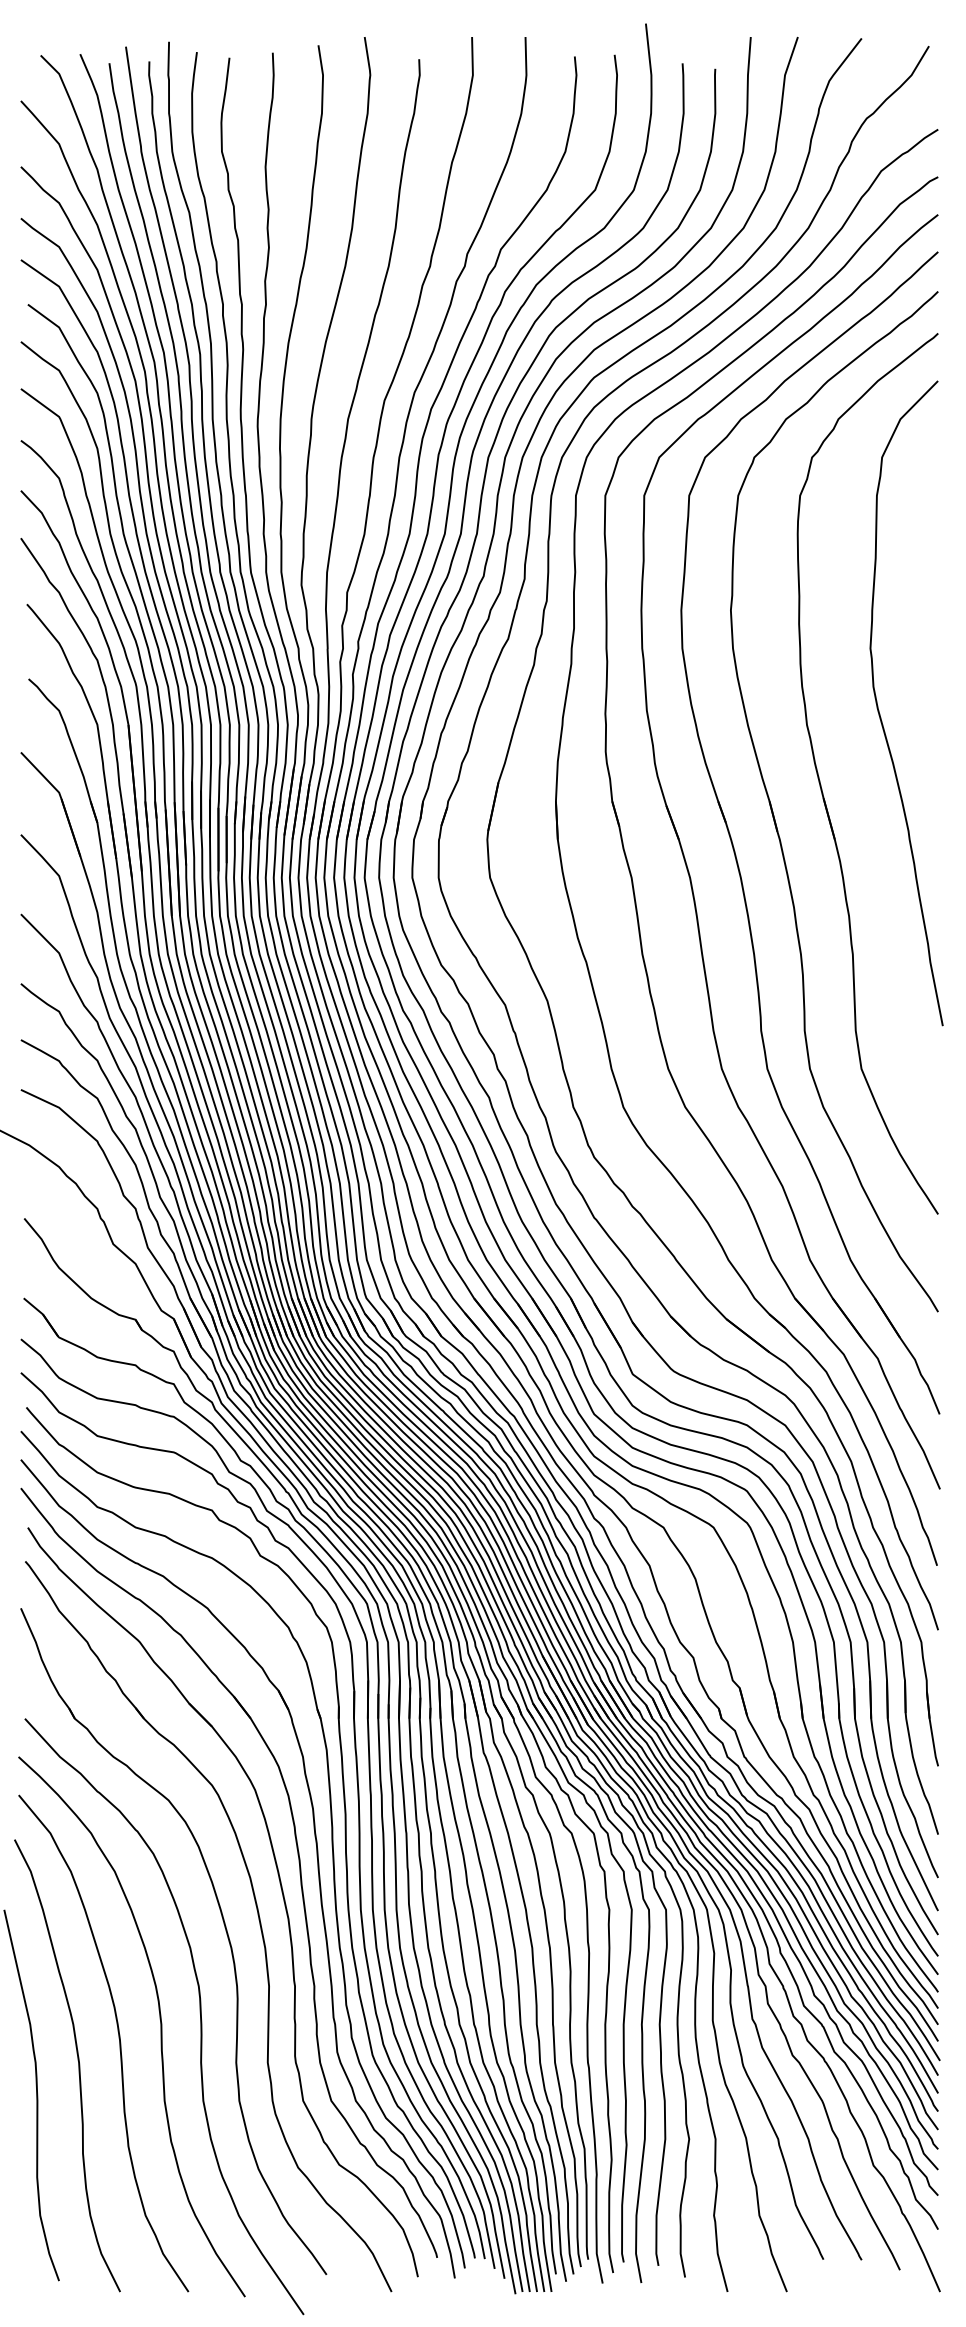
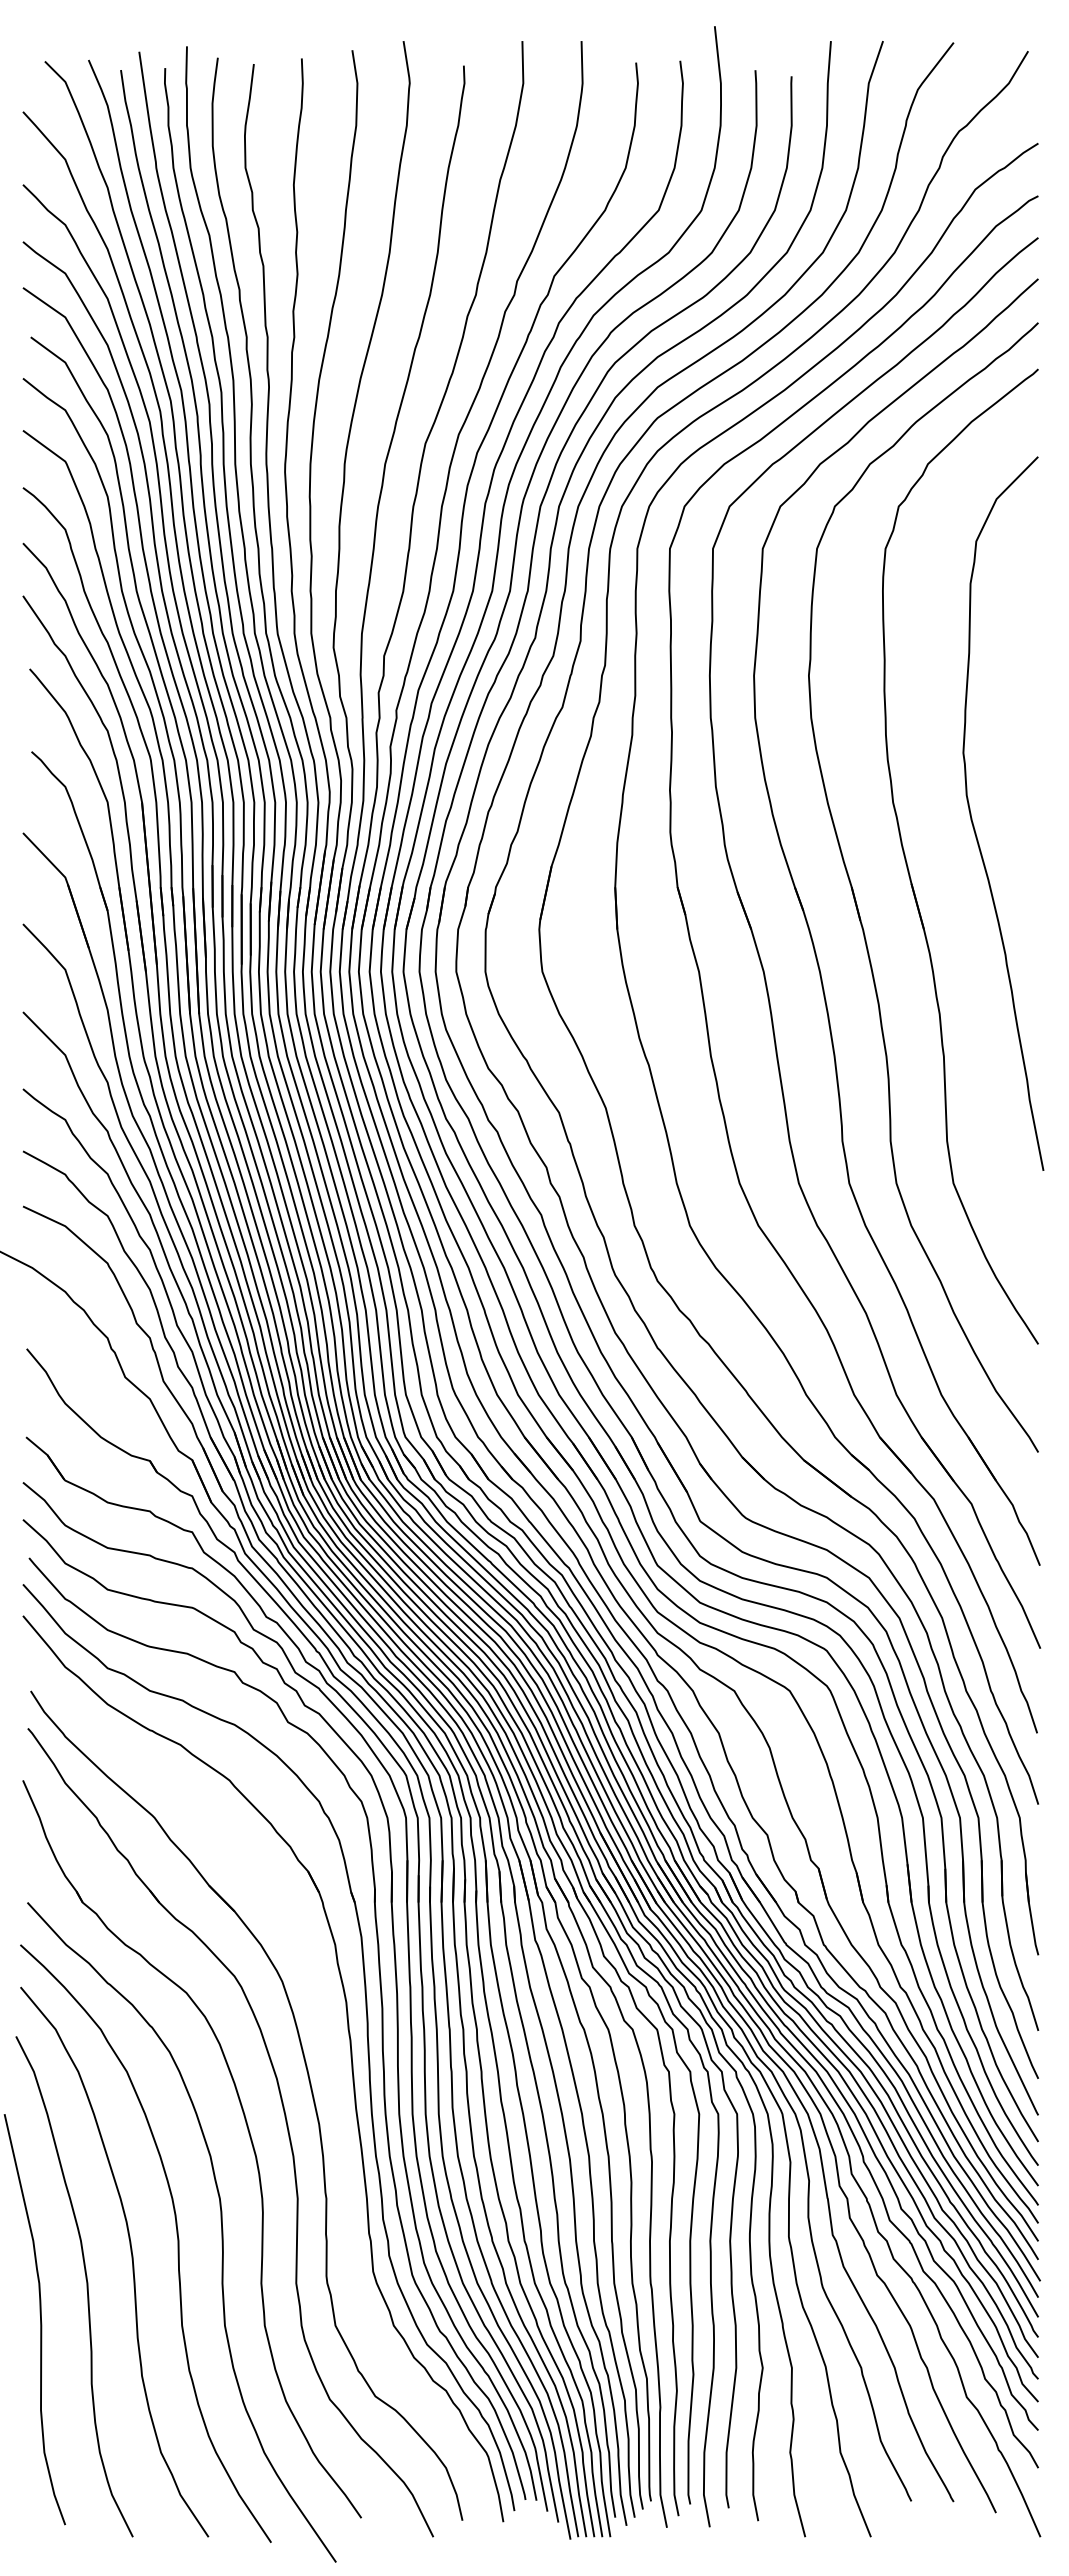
curve: (879, 711) -> (973, 822), moved
part: (298, 1864) -> (330, 2063), removed

